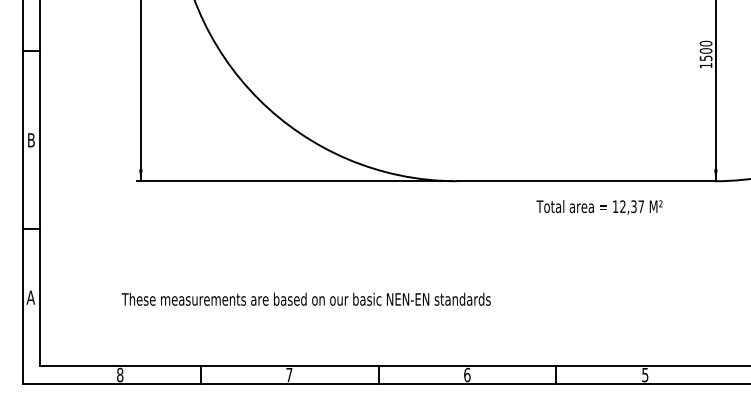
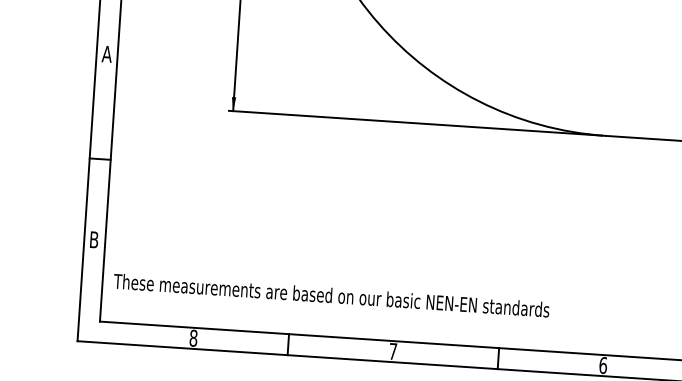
text: (31, 140) -> (107, 54), B -> A
text: (30, 297) -> (93, 239), A -> B
text: (305, 298) -> (330, 294), moved

